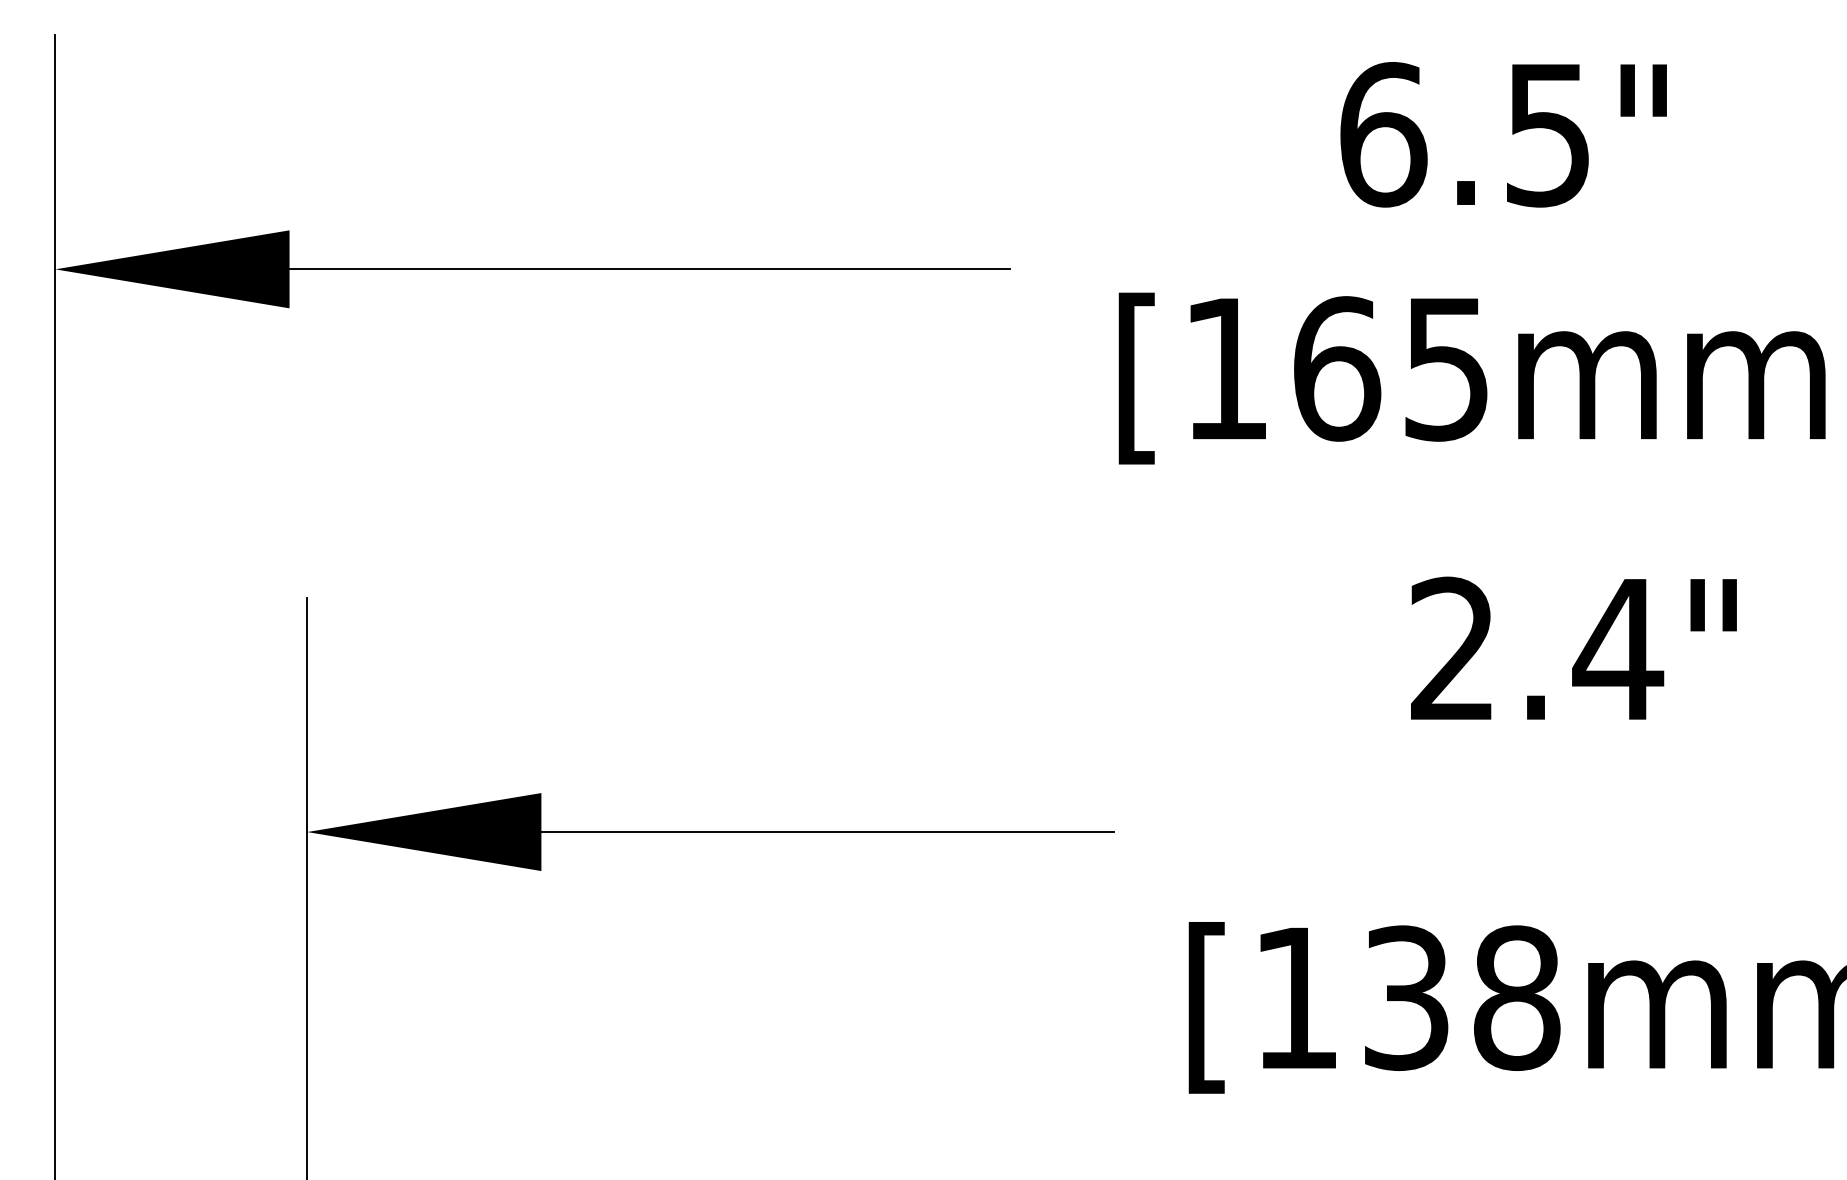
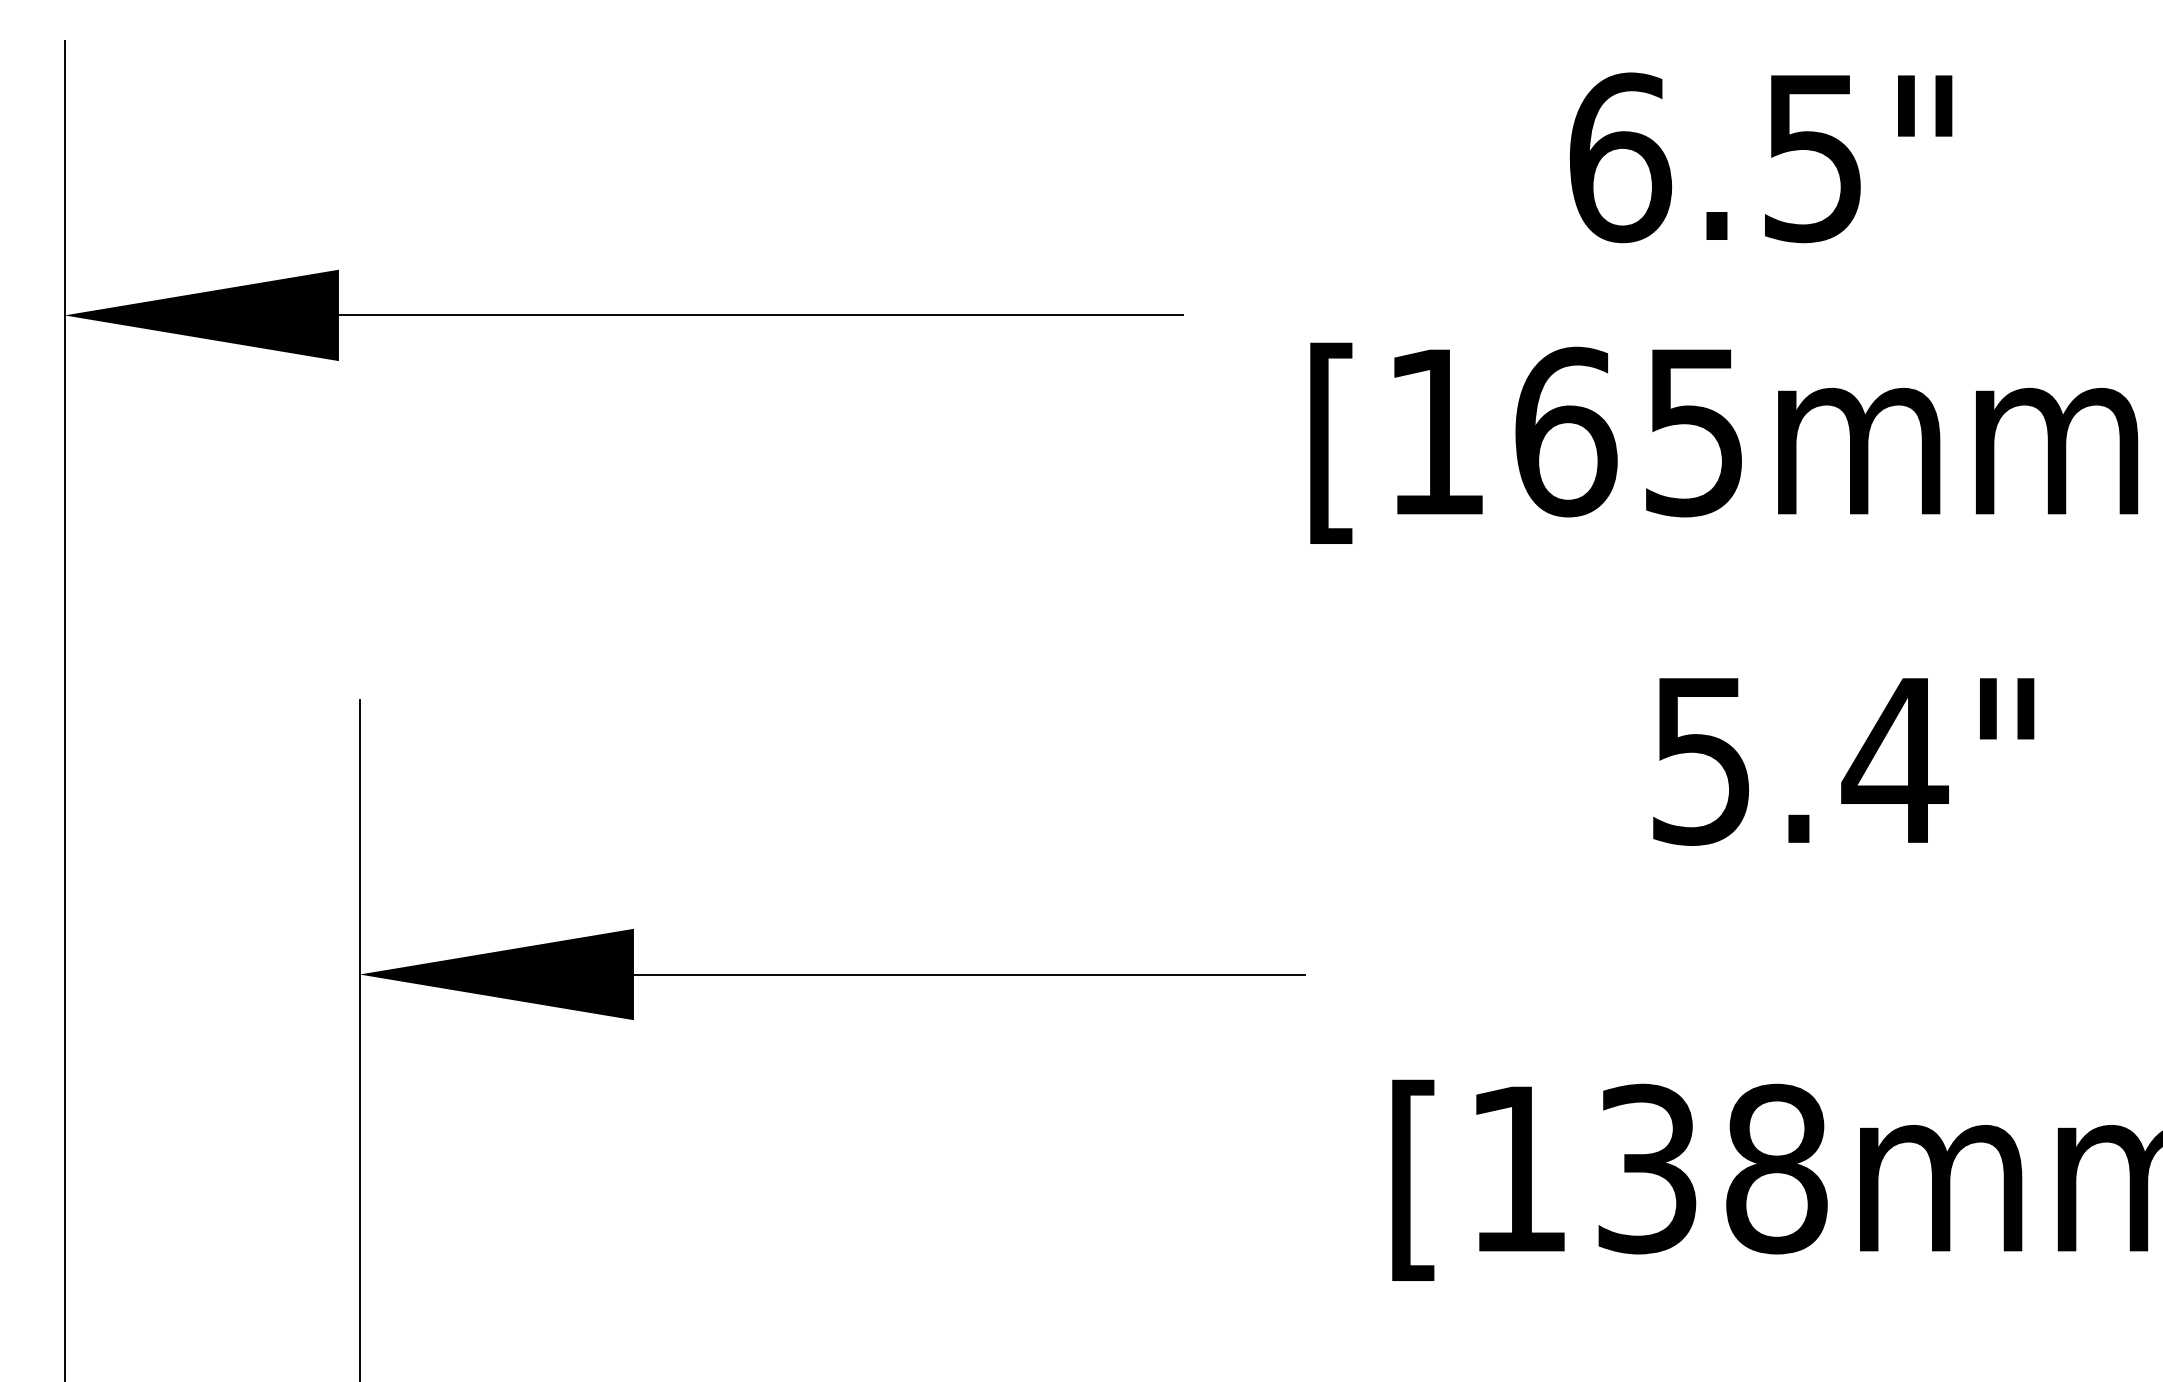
text: (1452, 649) -> (1701, 760), 2.4" -> 5.4"

